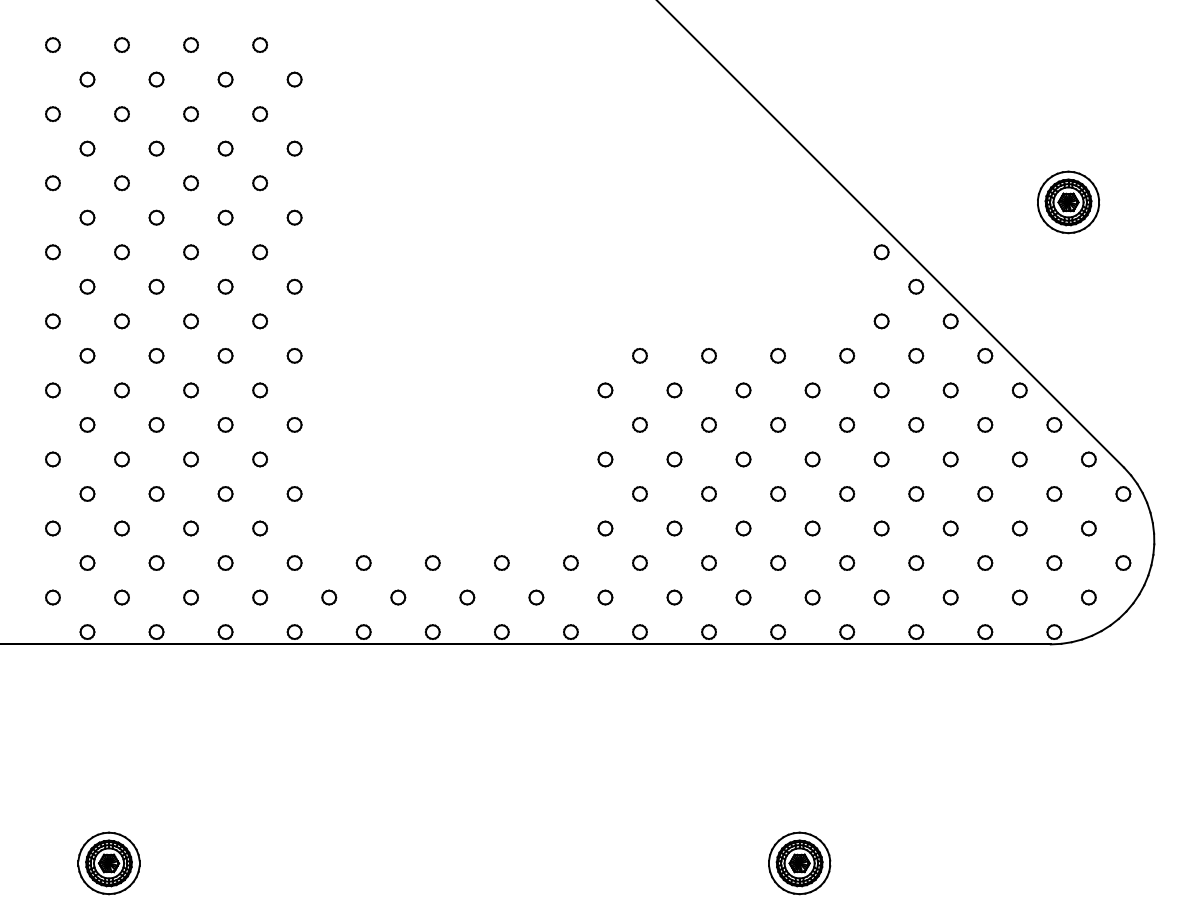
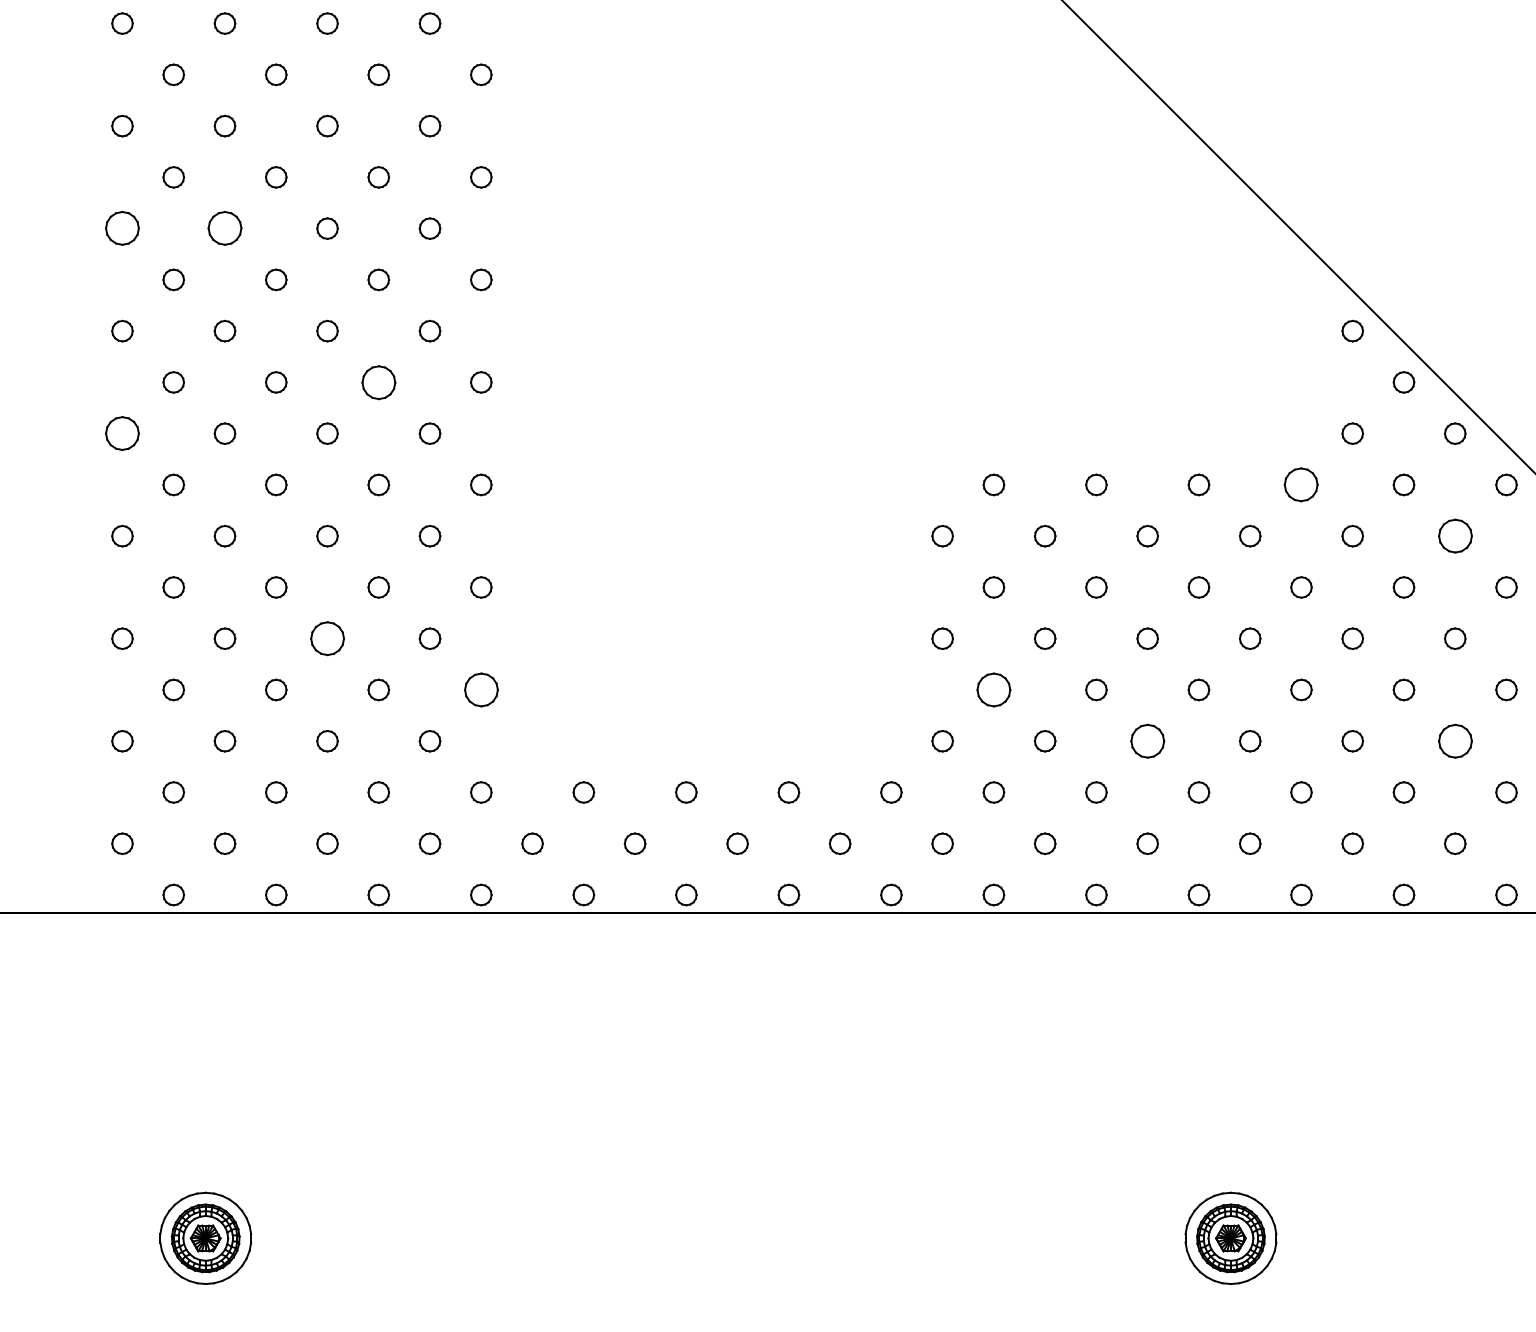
part: (52, 183) -> (121, 229), size x1.6
part: (121, 183) -> (224, 229), size x1.6
part: (225, 286) -> (378, 381), size x1.6
part: (52, 321) -> (121, 433), size x1.6
part: (847, 355) -> (1301, 484), size x1.6
part: (950, 390) -> (1454, 536), size x1.6
part: (190, 459) -> (326, 638), size x1.6
part: (294, 493) -> (481, 689), size x1.6
part: (639, 493) -> (993, 689), size x1.6
part: (743, 528) -> (1147, 741), size x1.6
part: (950, 528) -> (1454, 741), size x1.6

